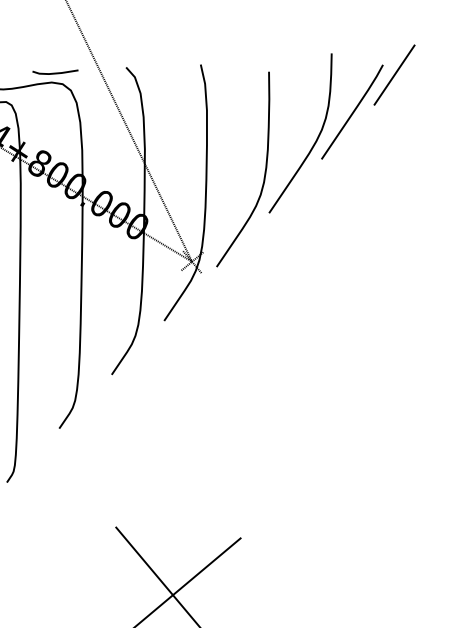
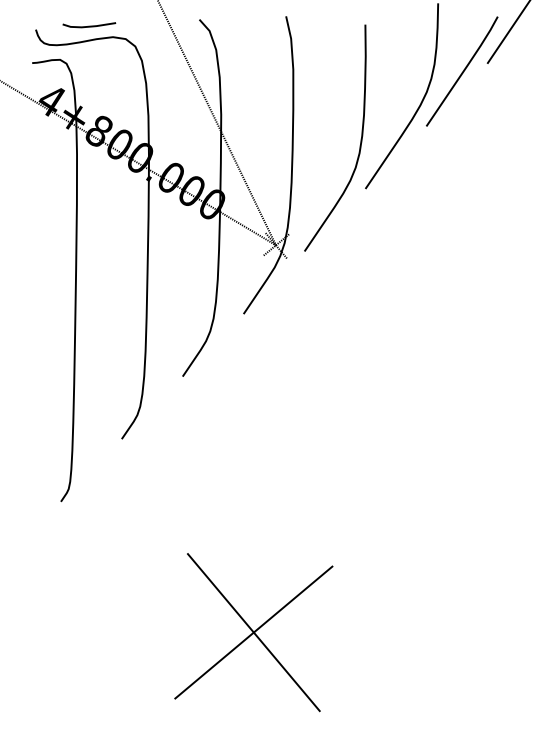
line: (55, 72) -> (89, 25), moved

